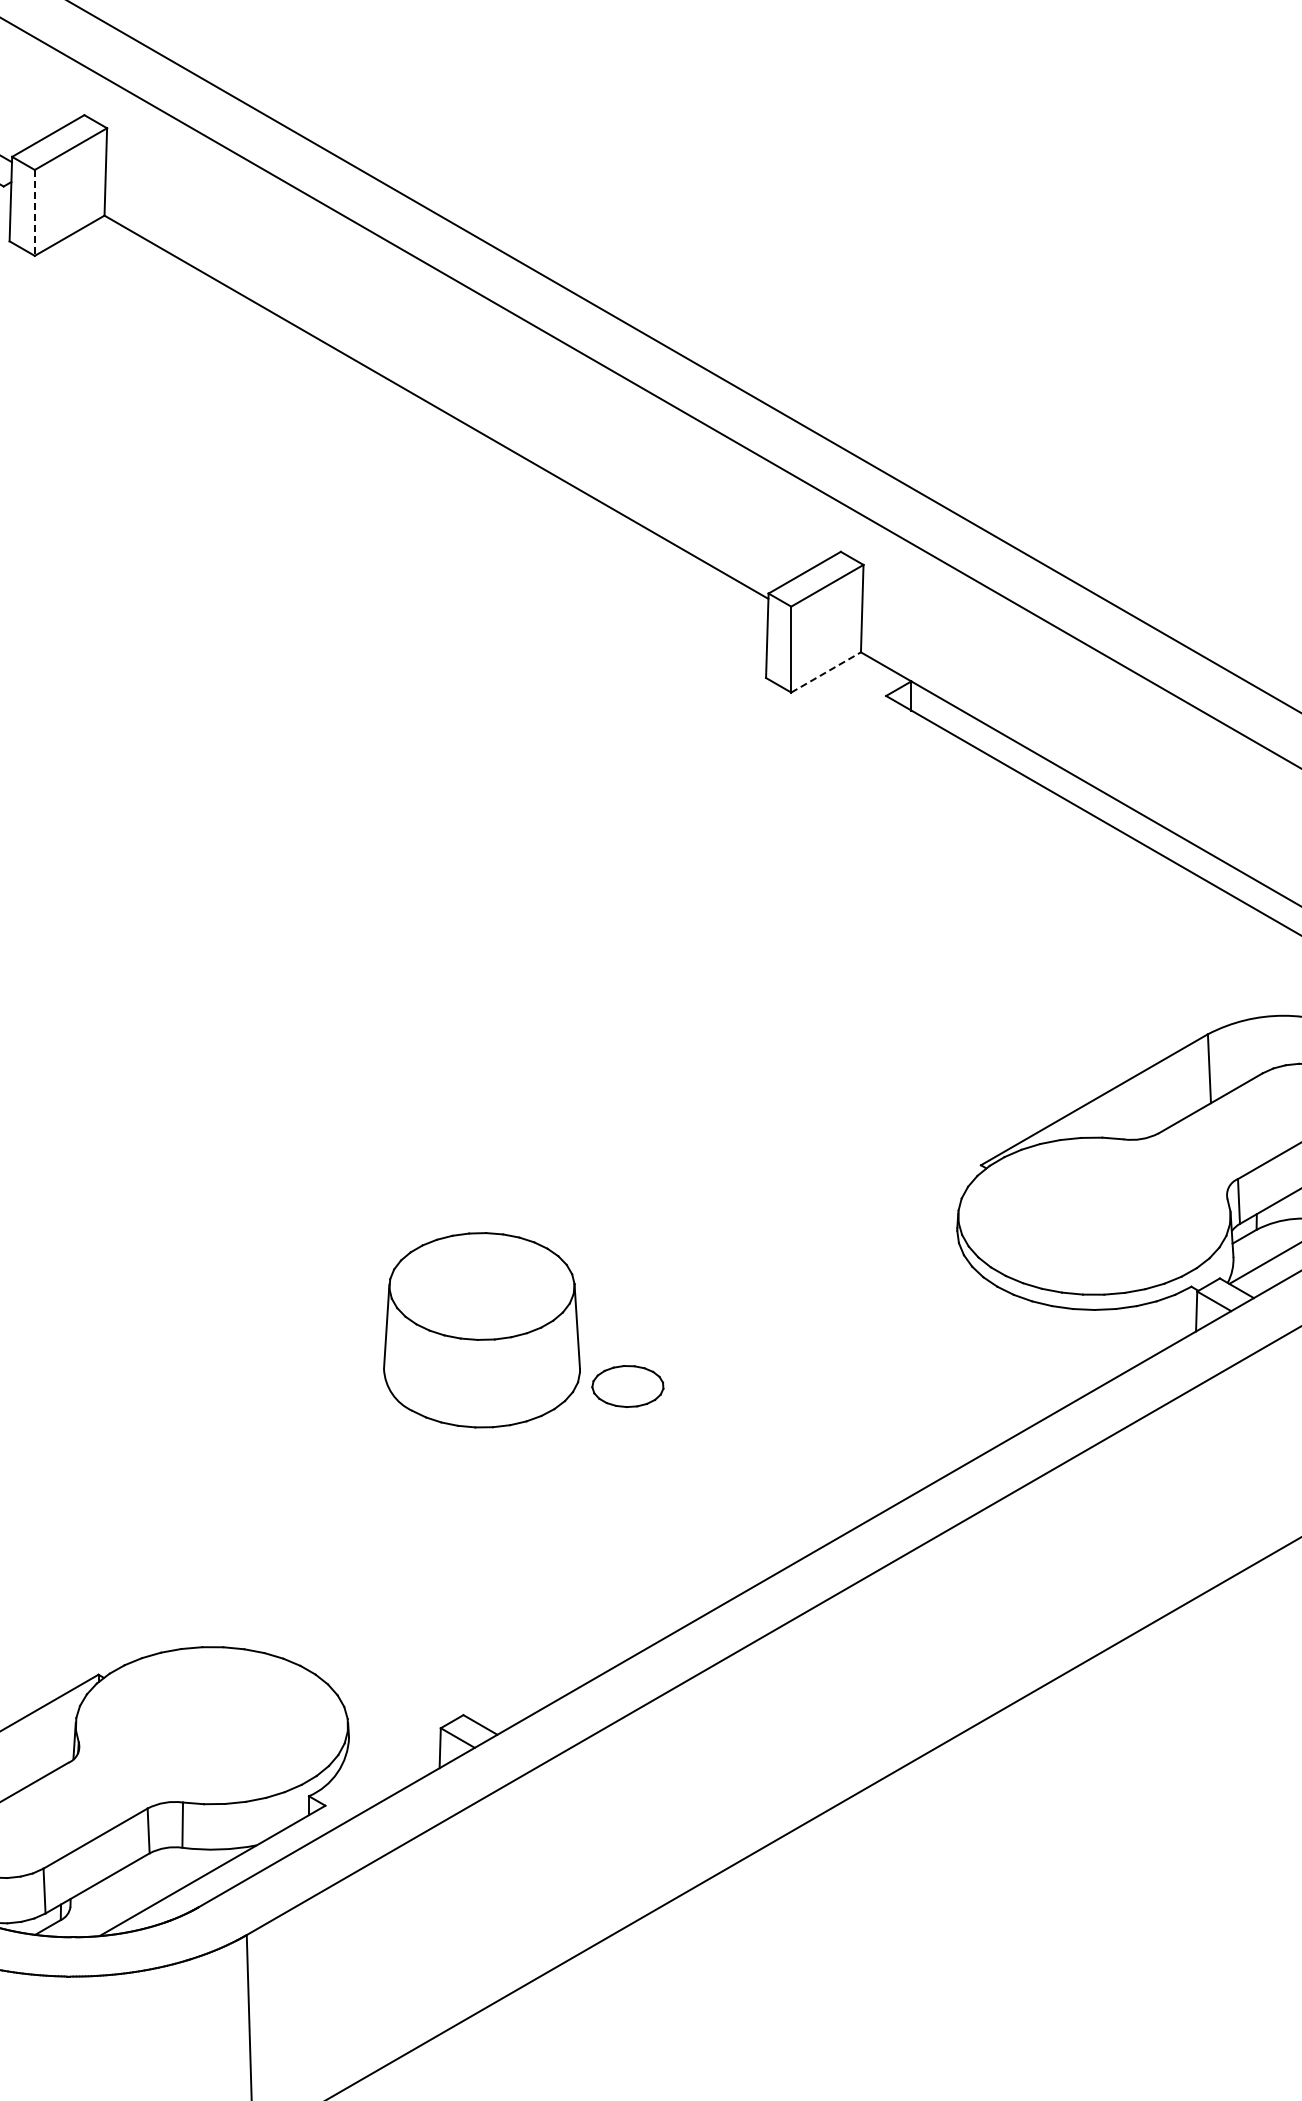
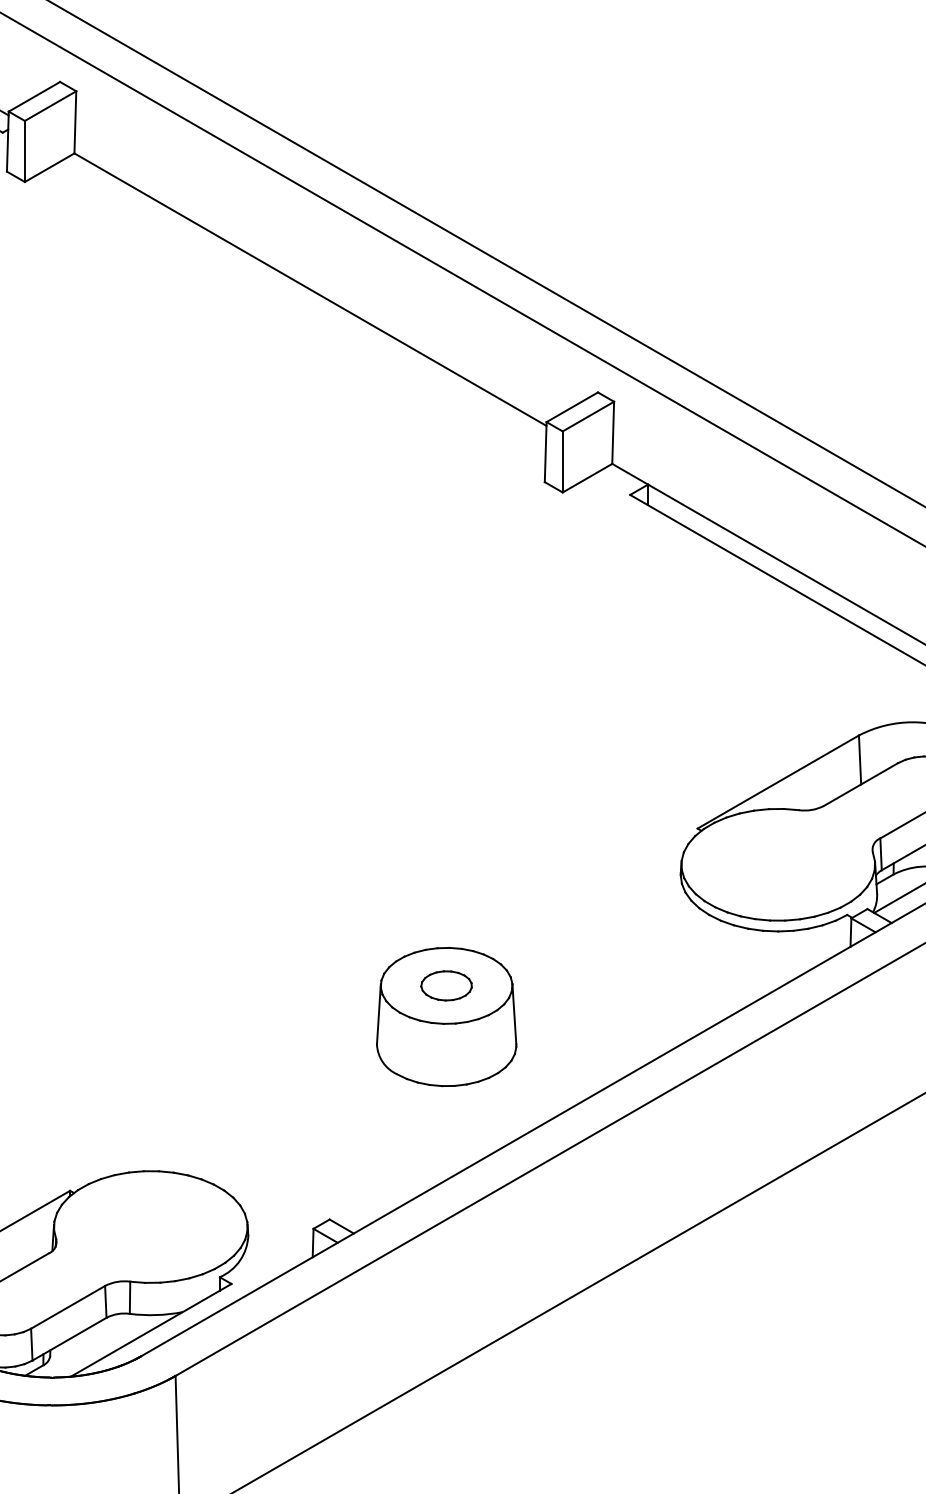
line: (34, 212) -> (24, 151), dashed -> solid
line: (826, 672) -> (587, 478), dashed -> solid
part: (481, 1330) -> (446, 1017), moved

